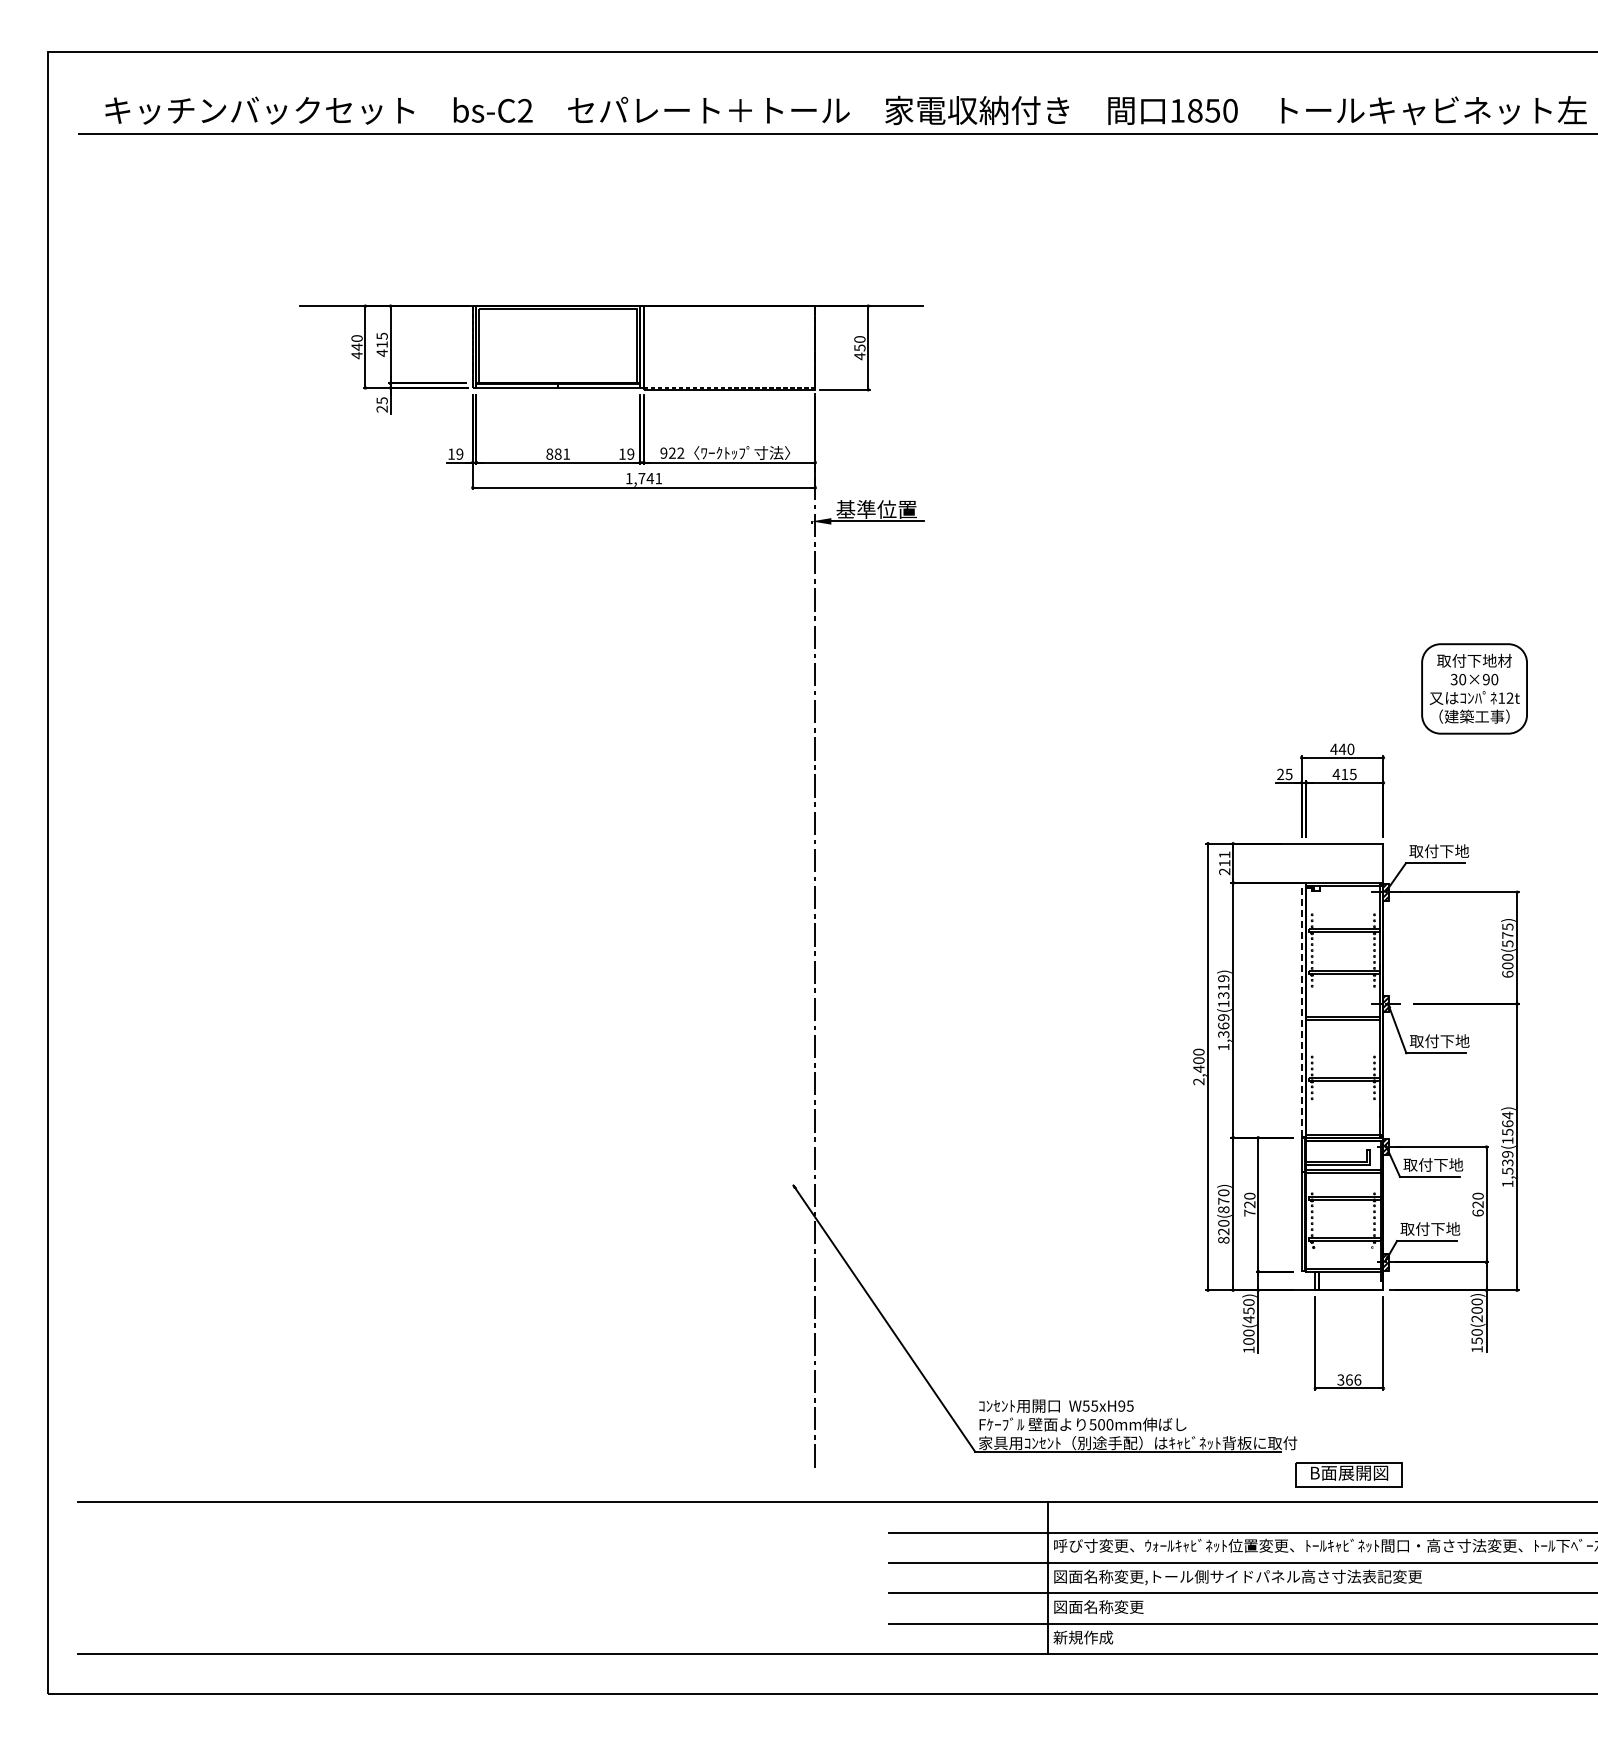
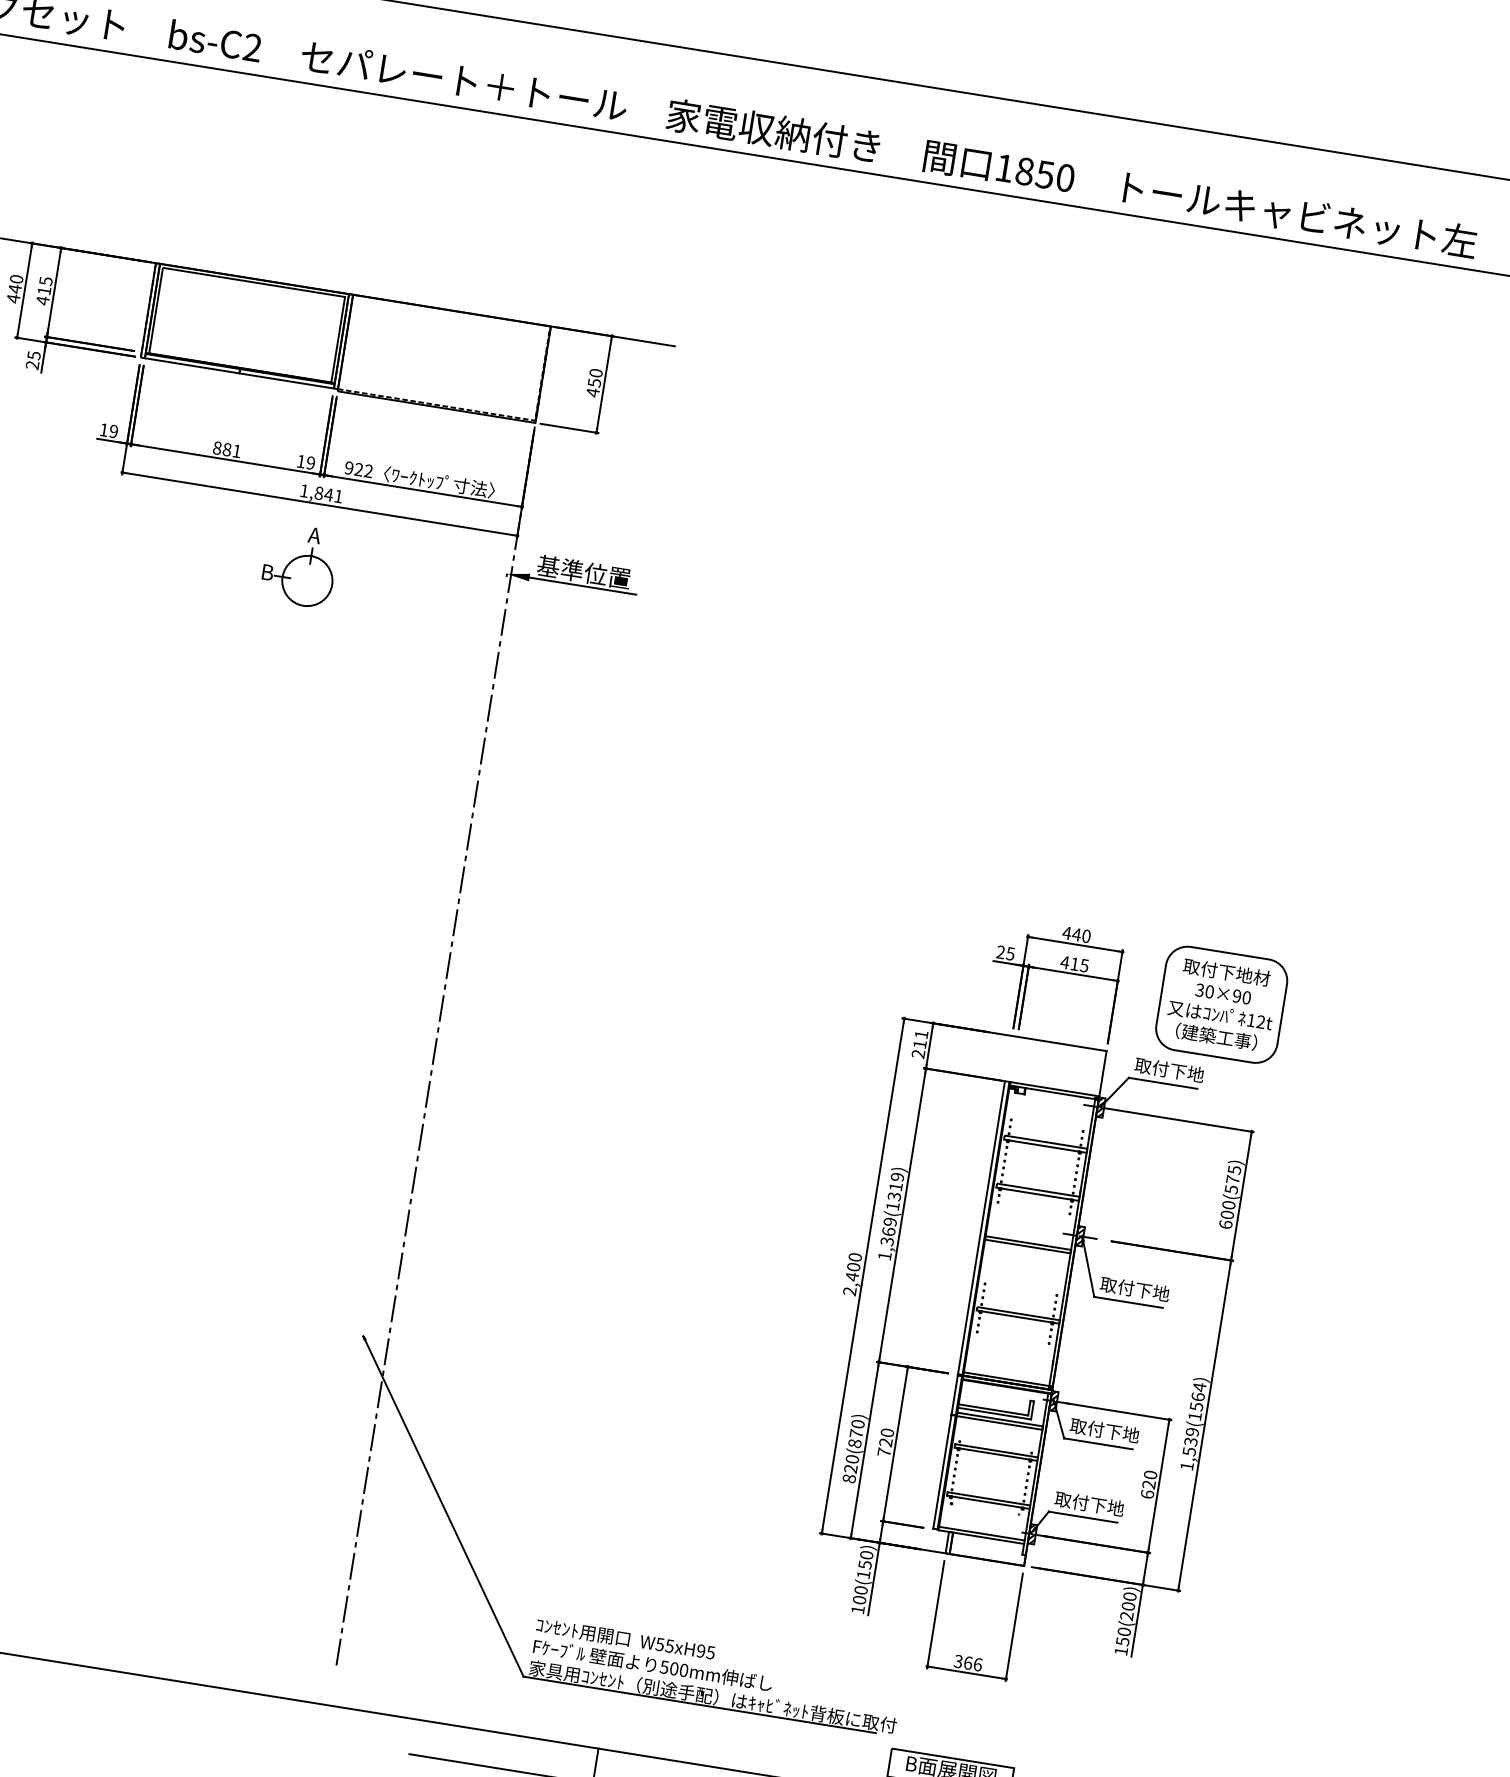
text: (641, 478) -> (318, 493), 1,741 -> 1,841
part: (635, 542) -> (299, 565), added
part: (1474, 688) -> (1221, 1004), moved
line: (1301, 1009) -> (981, 1227), dashed -> solid
text: (1248, 1319) -> (863, 1574), 100(450) -> 100(150)

